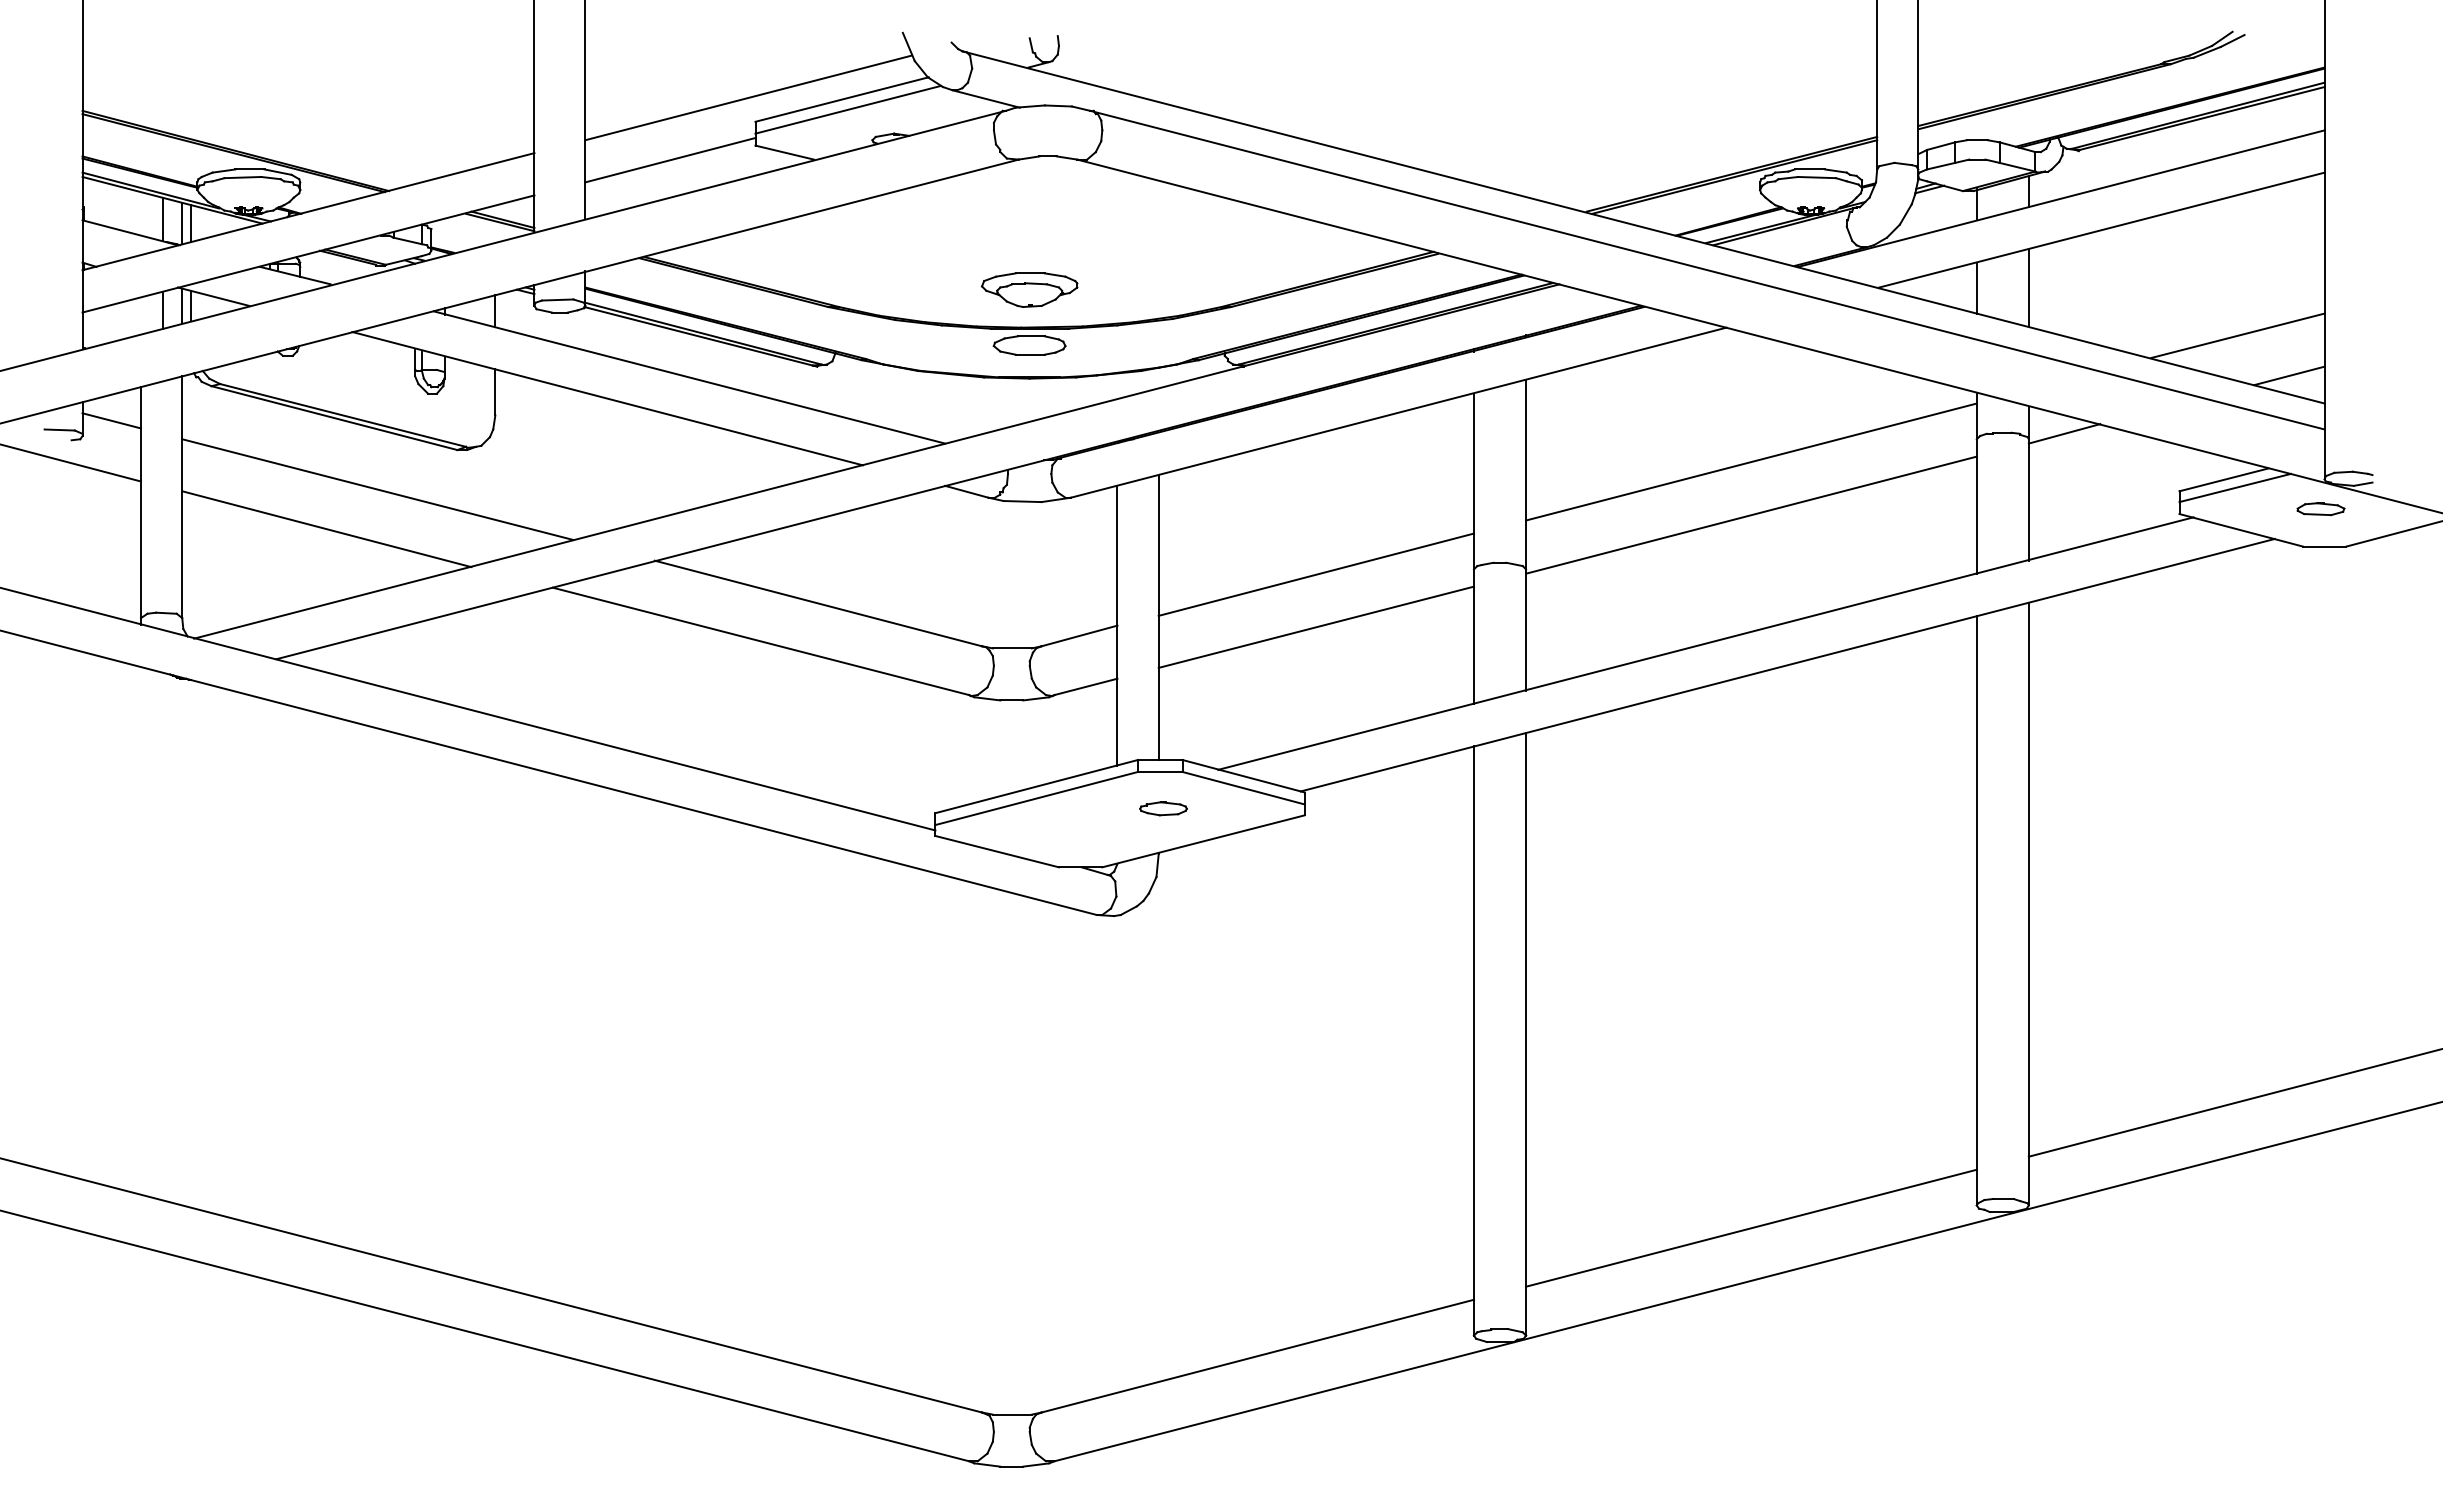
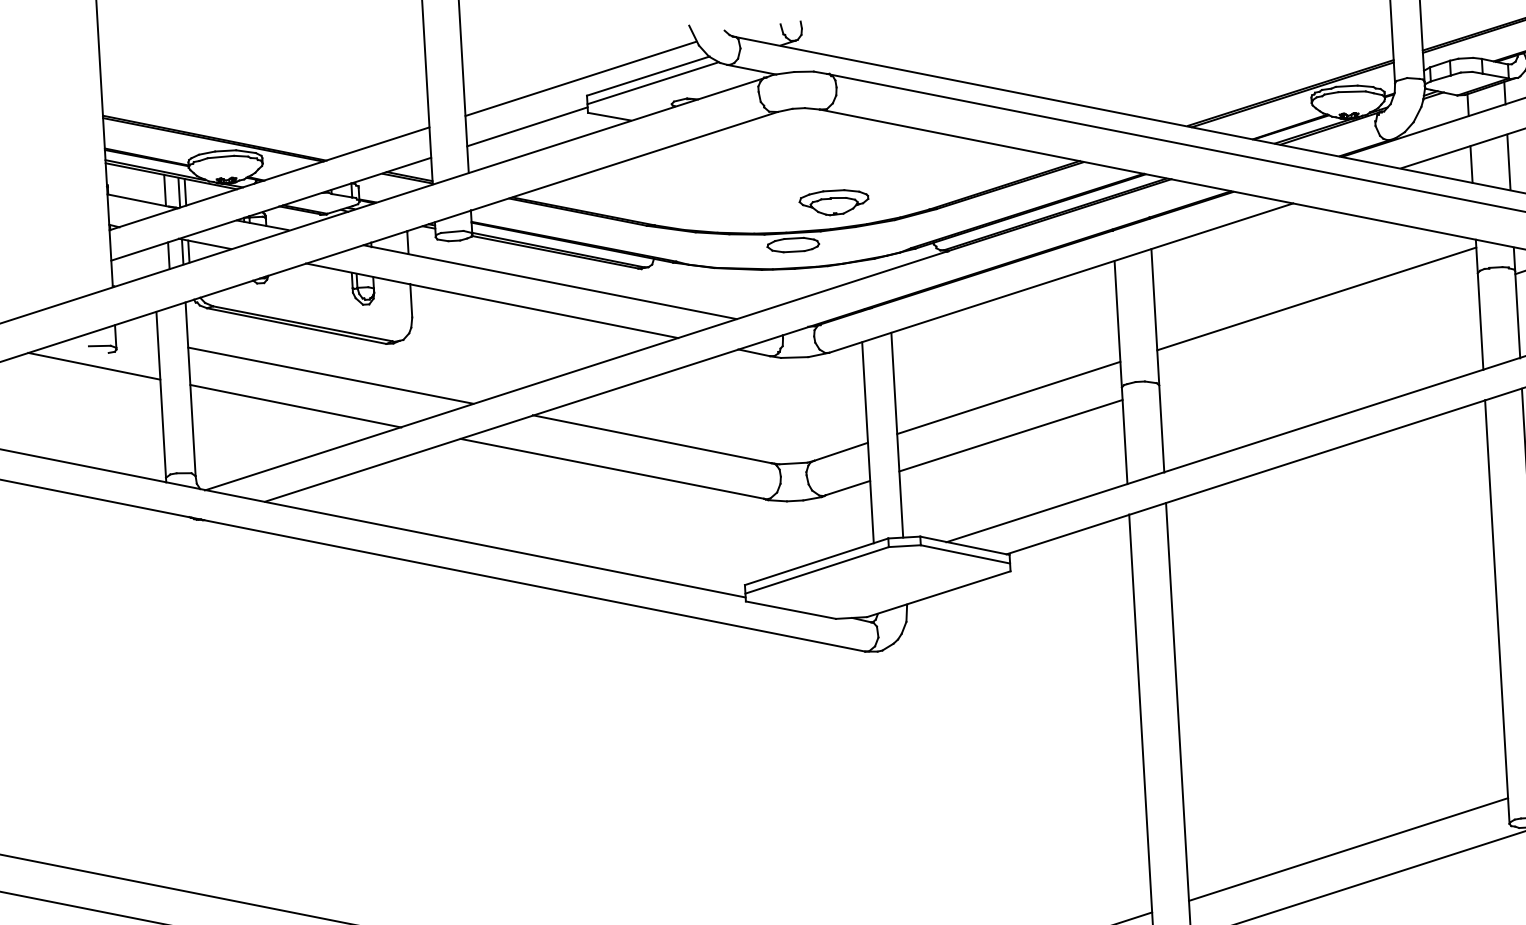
part: (1029, 289) -> (833, 202), moved
line: (111, 420) -> (136, 337), removed
line: (1751, 514) -> (1319, 336), removed
part: (1163, 808) -> (908, 572), removed

